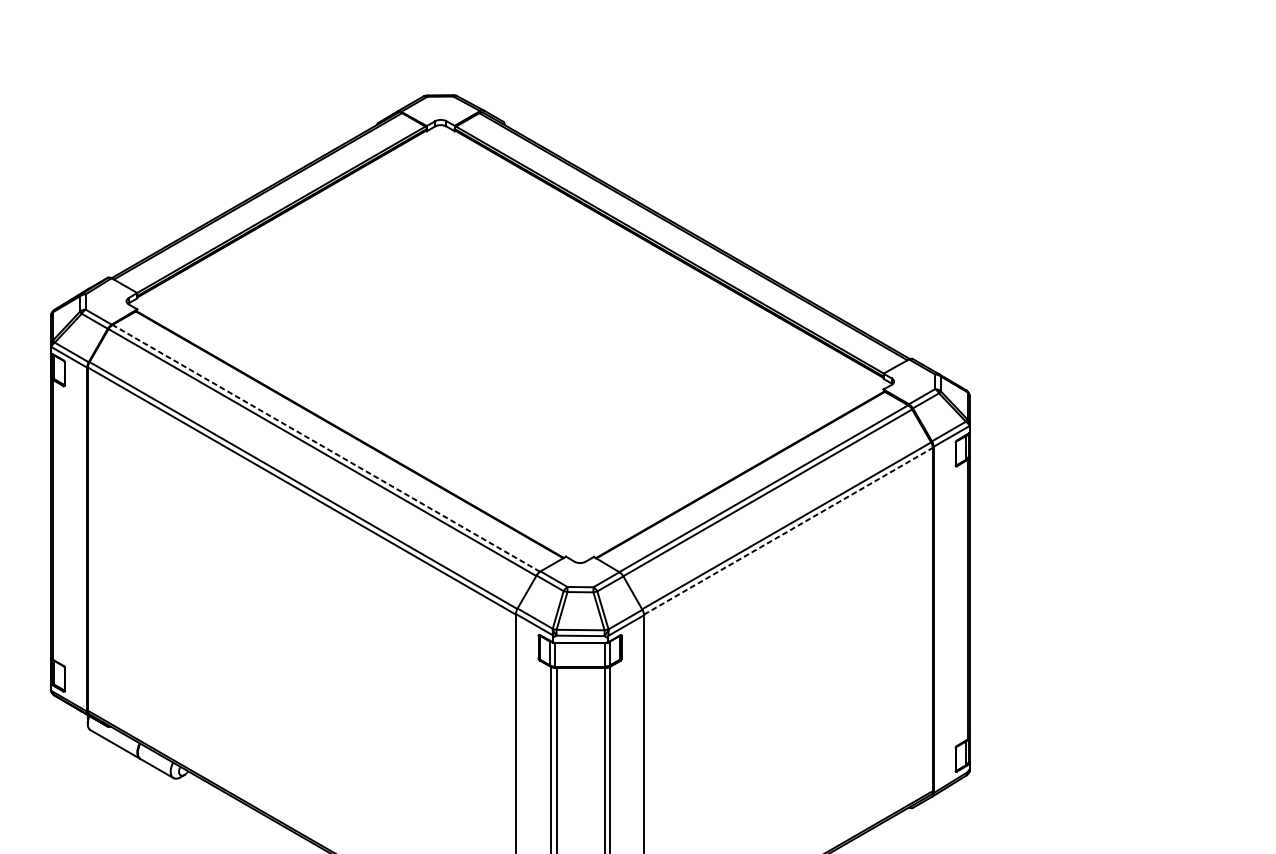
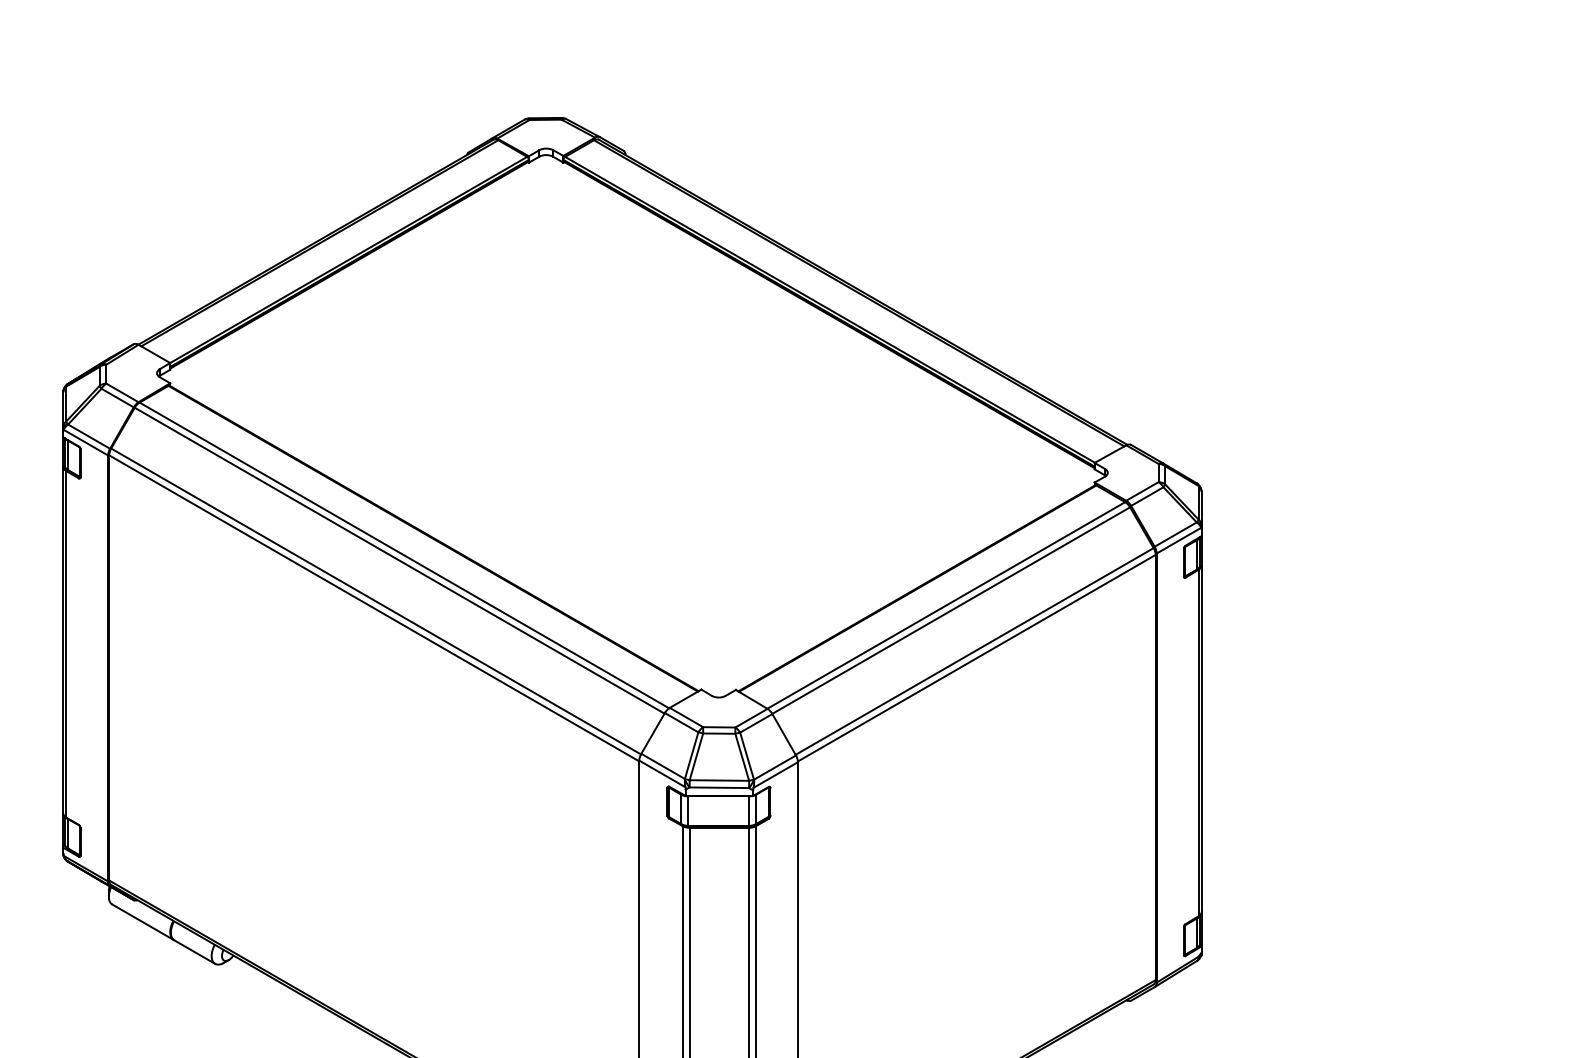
line: (326, 448) -> (404, 555), dashed -> solid
line: (788, 531) -> (976, 658), dashed -> solid

